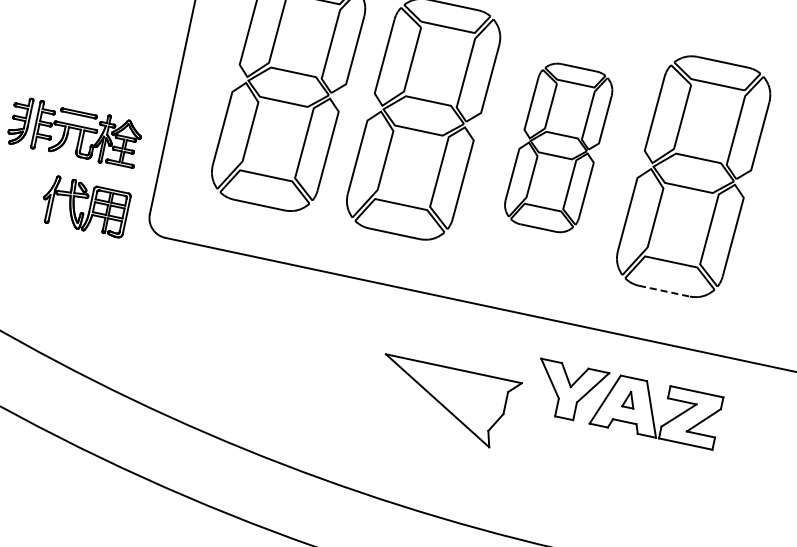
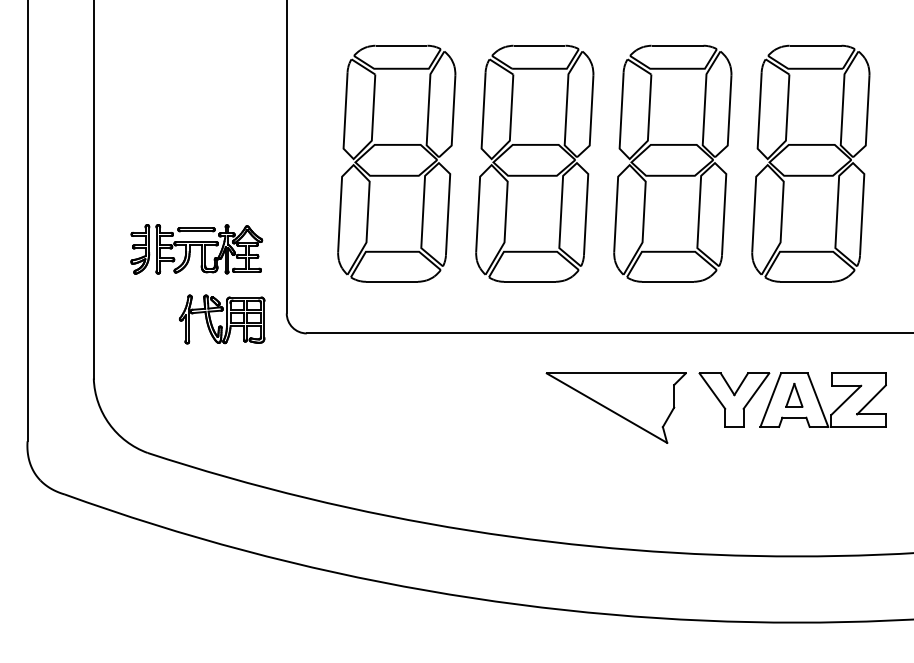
part: (558, 147) -> (672, 163), size x1.43
line: (664, 290) -> (806, 281), dashed -> solid
part: (629, 398) -> (794, 394), size x1.43
part: (446, 401) -> (615, 407), moved

